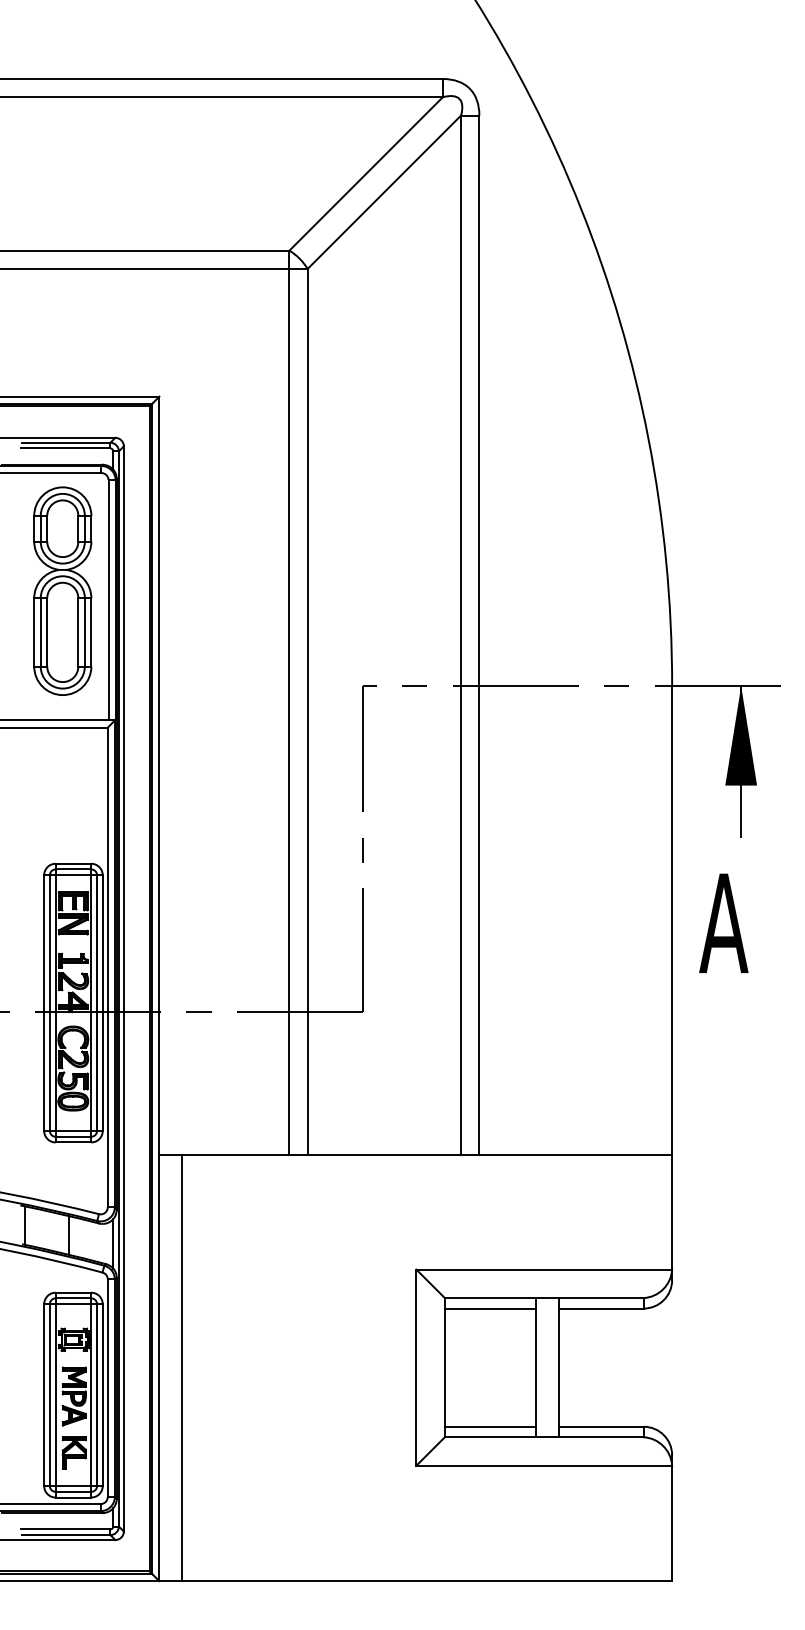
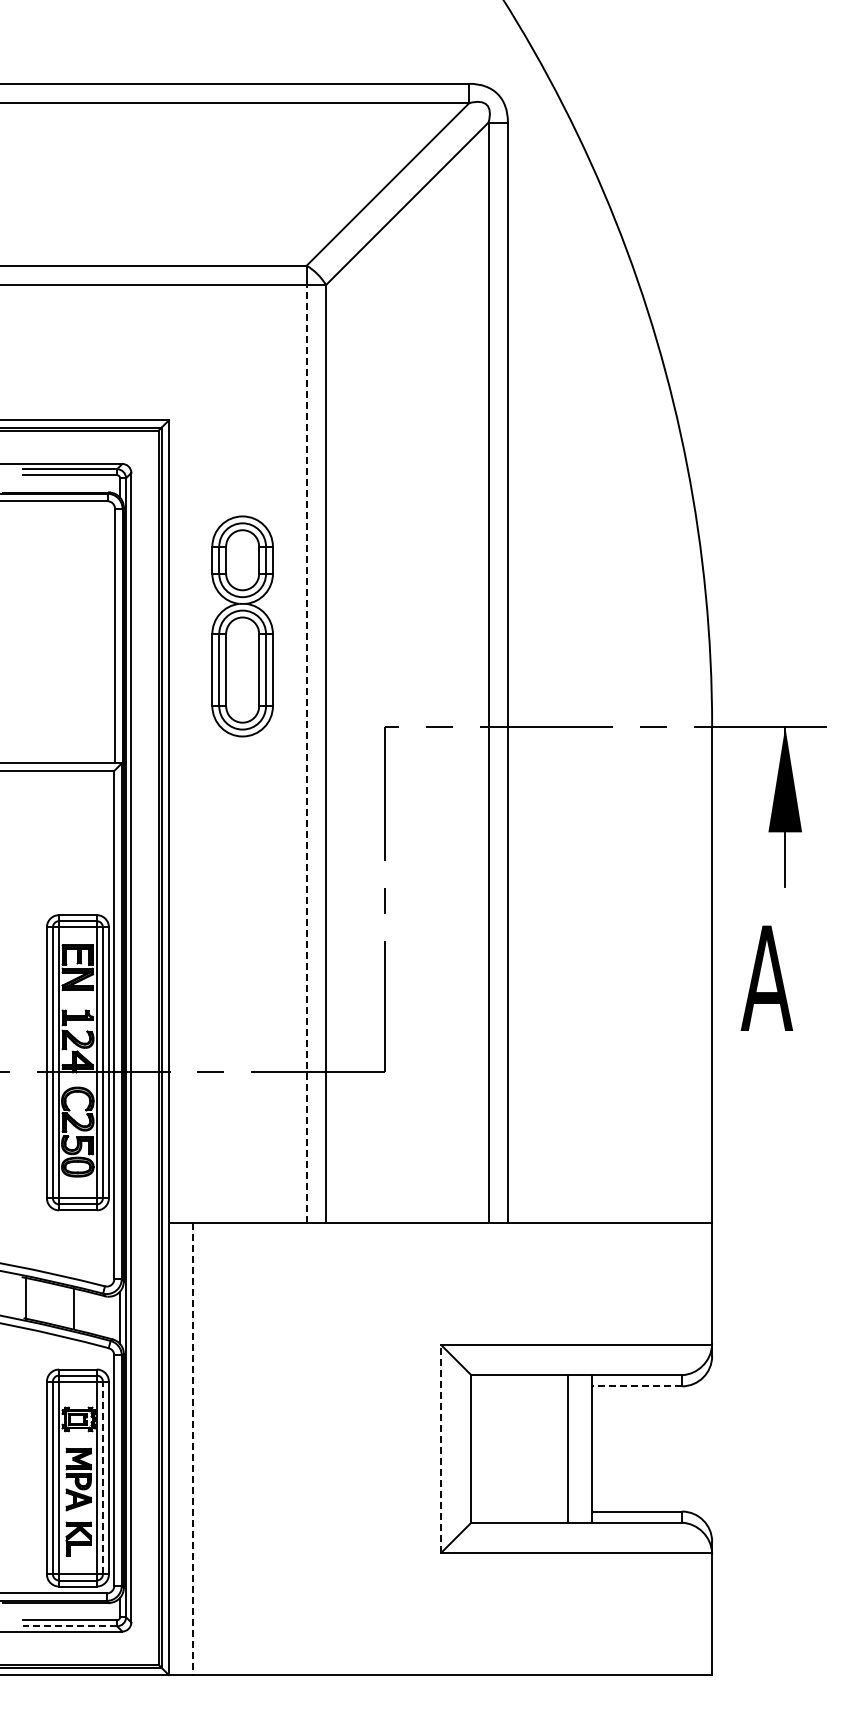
part: (62, 591) -> (242, 626), moved
line: (289, 711) -> (306, 753), solid -> dashed
line: (490, 1308) -> (519, 1386), removed
line: (600, 1308) -> (636, 1386), solid -> dashed
line: (182, 1367) -> (193, 1448), solid -> dashed
line: (416, 1367) -> (441, 1448), solid -> dashed
line: (96, 1394) -> (102, 1477), solid -> dashed
line: (490, 1426) -> (519, 1511), removed
line: (66, 1535) -> (70, 1626), solid -> dashed

